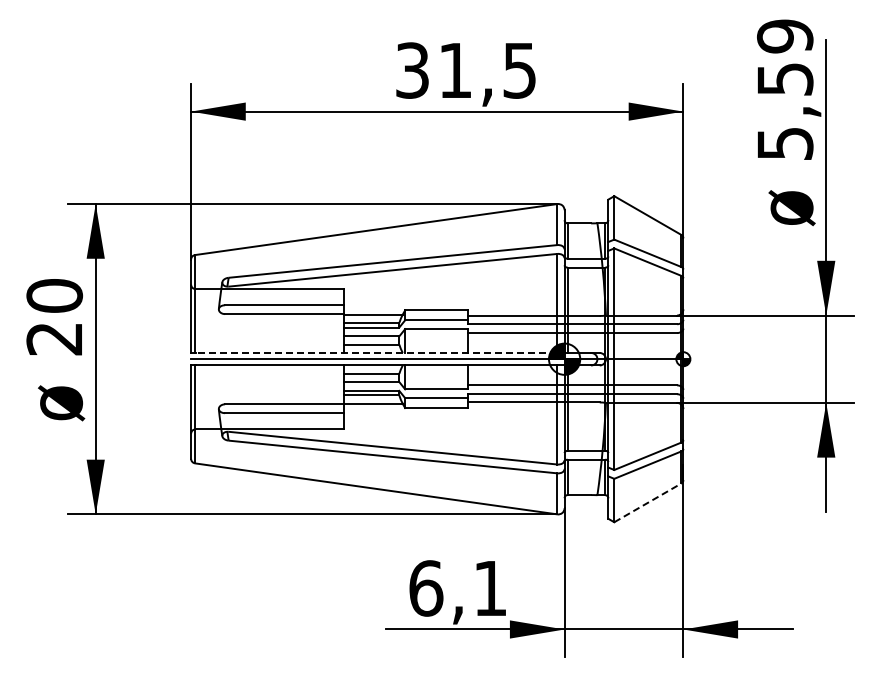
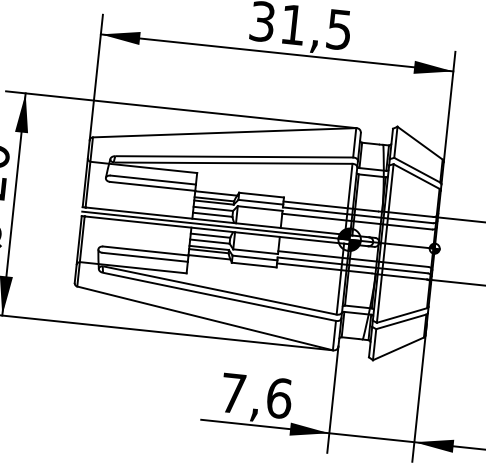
line: (375, 352) -> (214, 220), dashed -> solid
line: (647, 502) -> (398, 348), dashed -> solid
text: (458, 588) -> (256, 395), 6,1 -> 7,6

